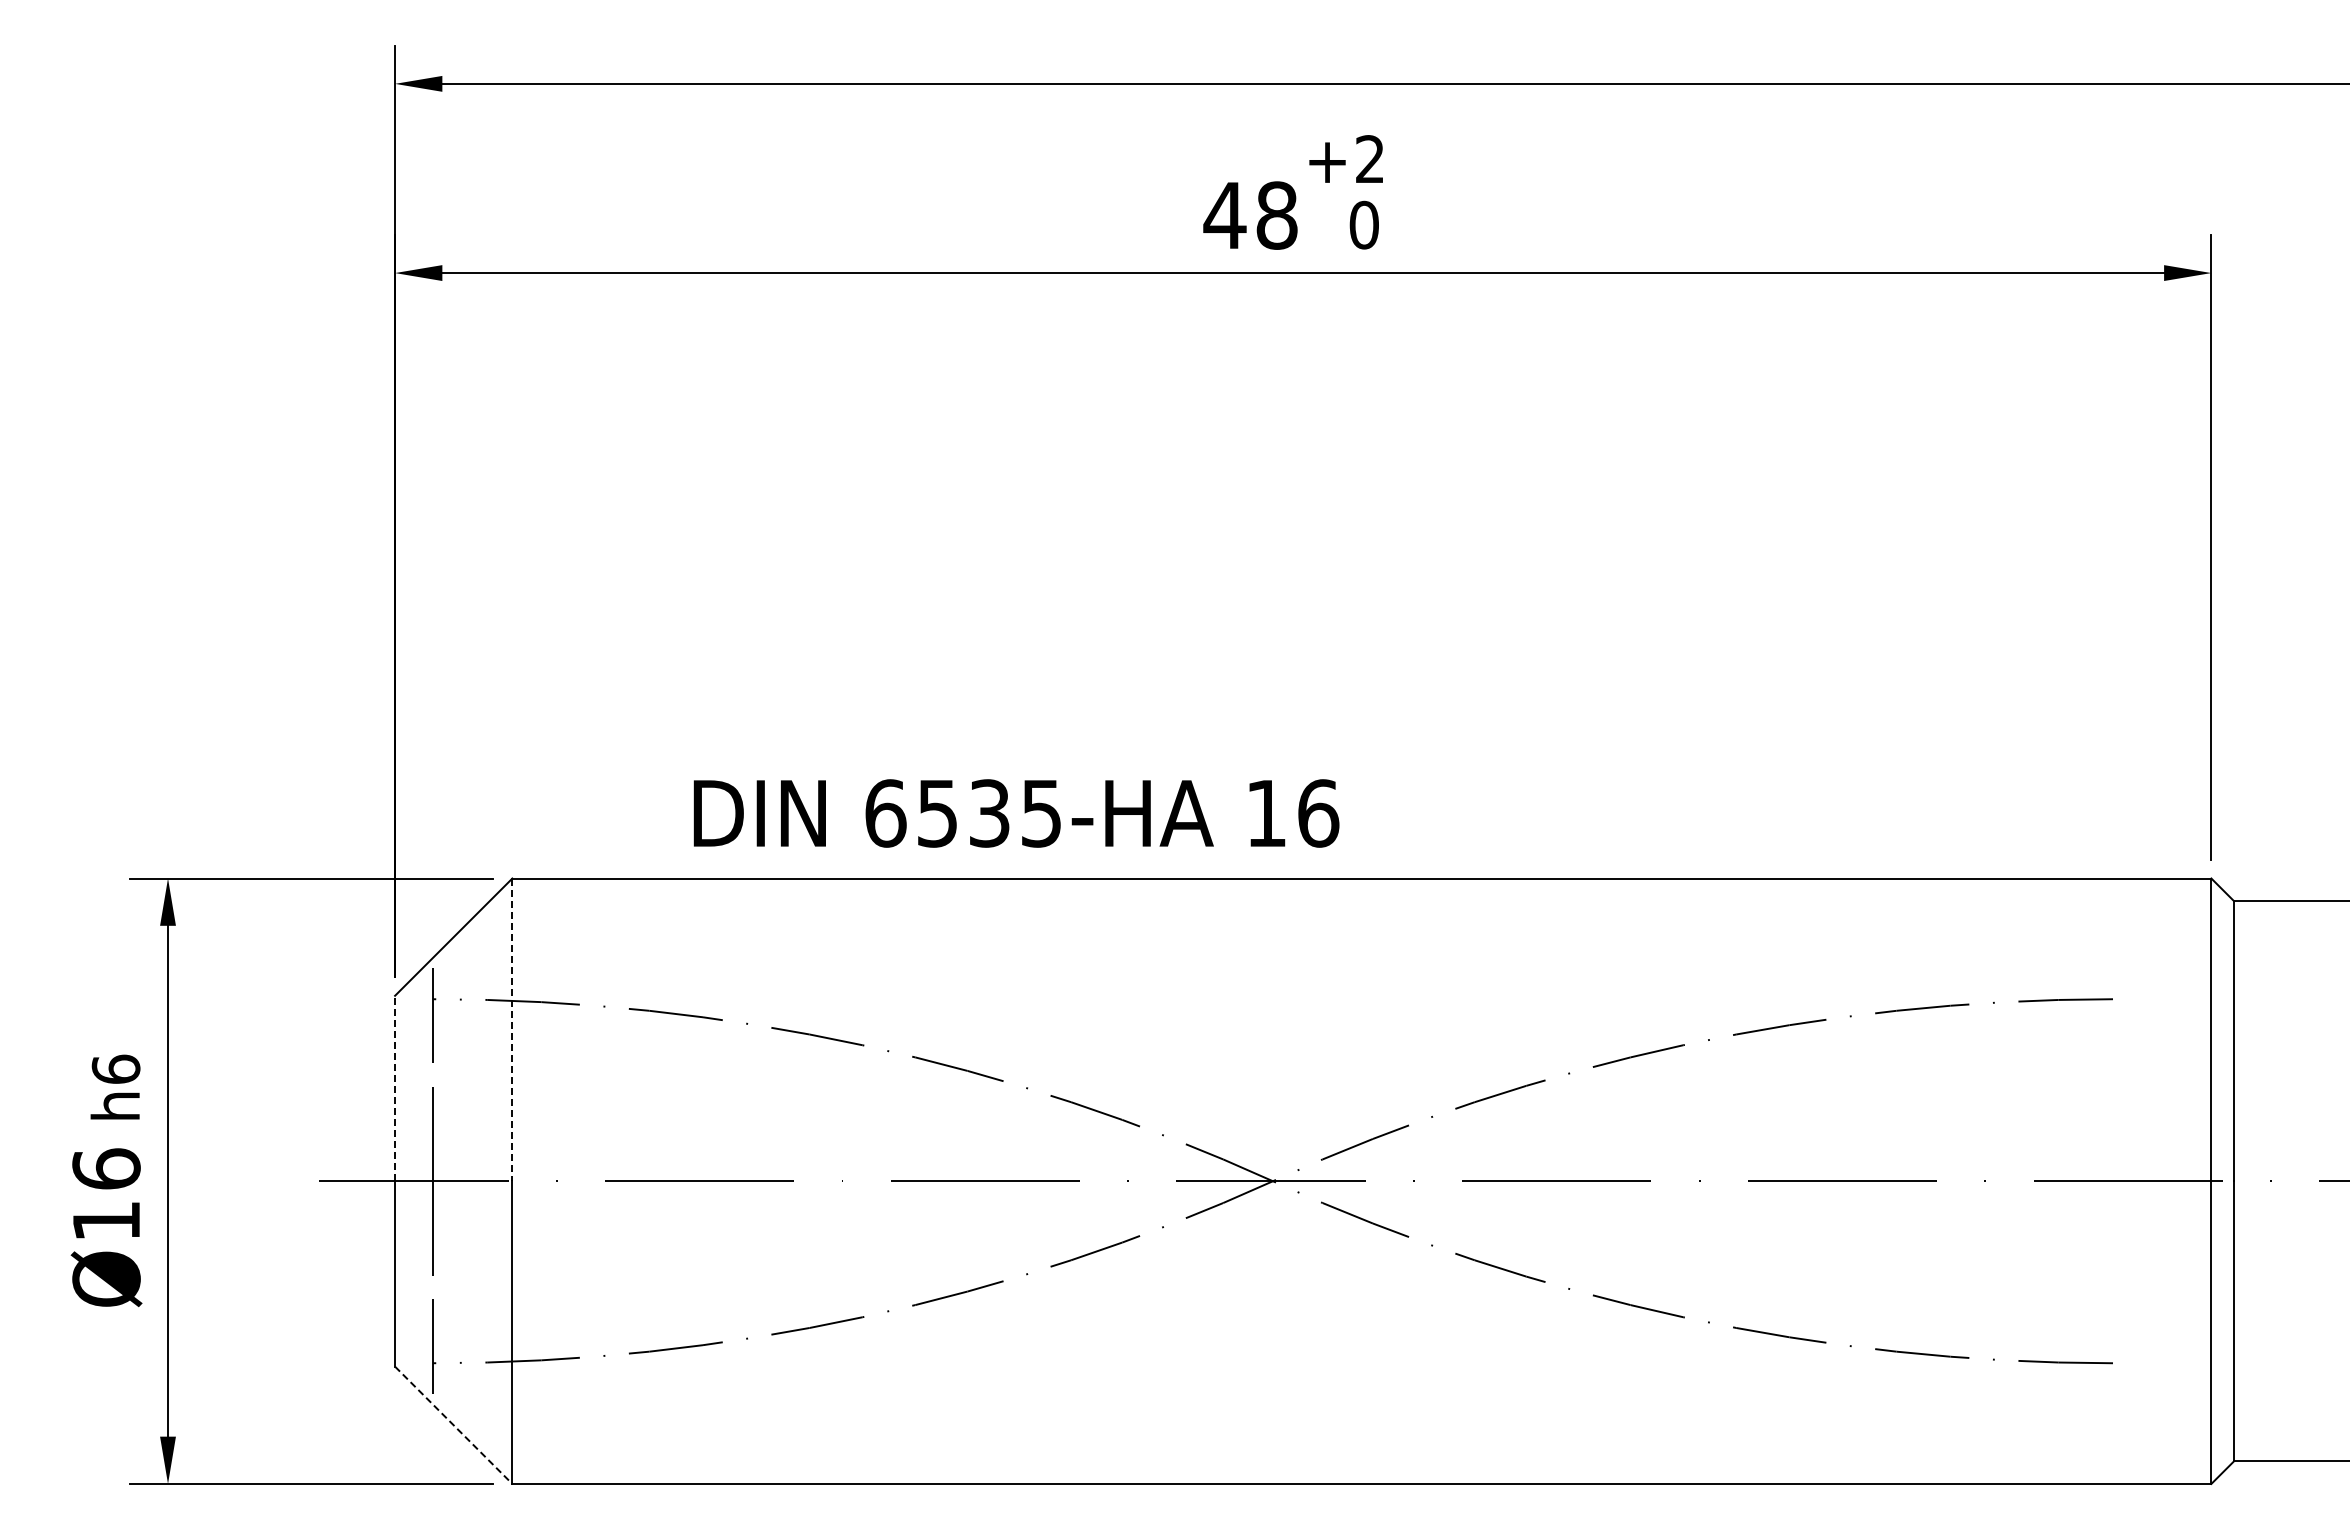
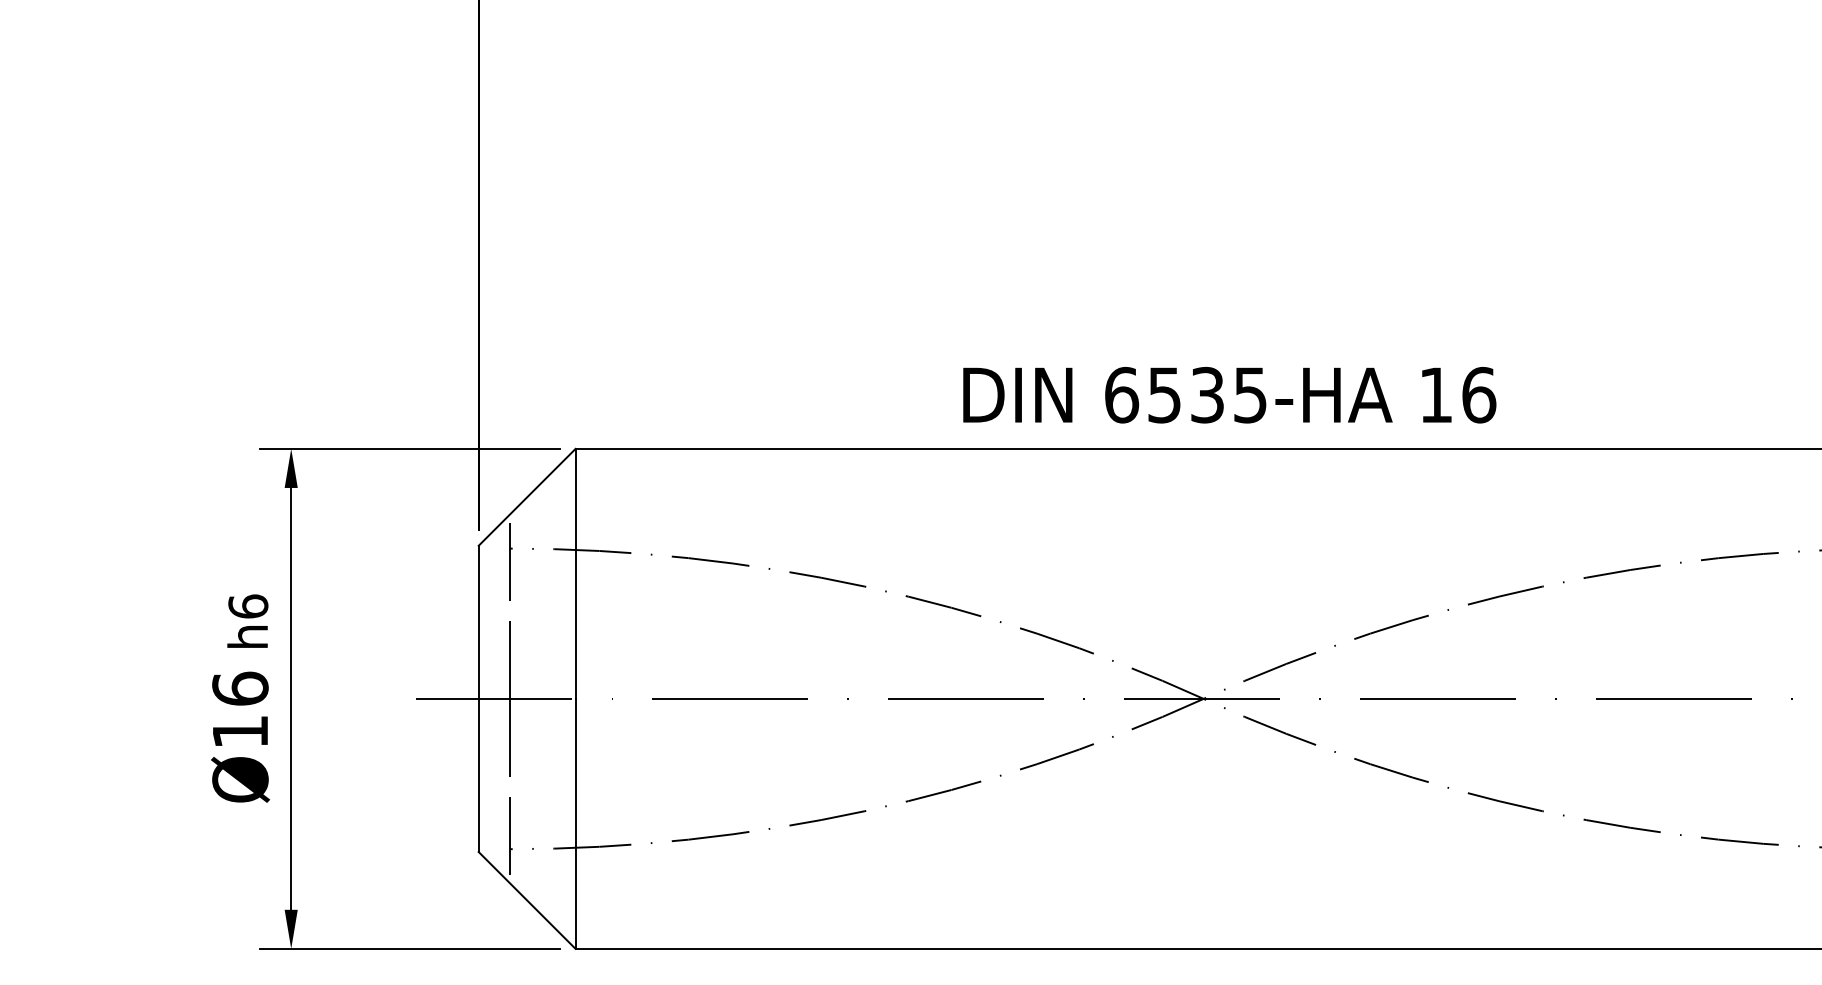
text: (1016, 813) -> (1229, 395), moved
line: (512, 1030) -> (575, 574), dashed -> solid
line: (395, 1088) -> (479, 622), dashed -> solid
line: (453, 1425) -> (526, 900), dashed -> solid

